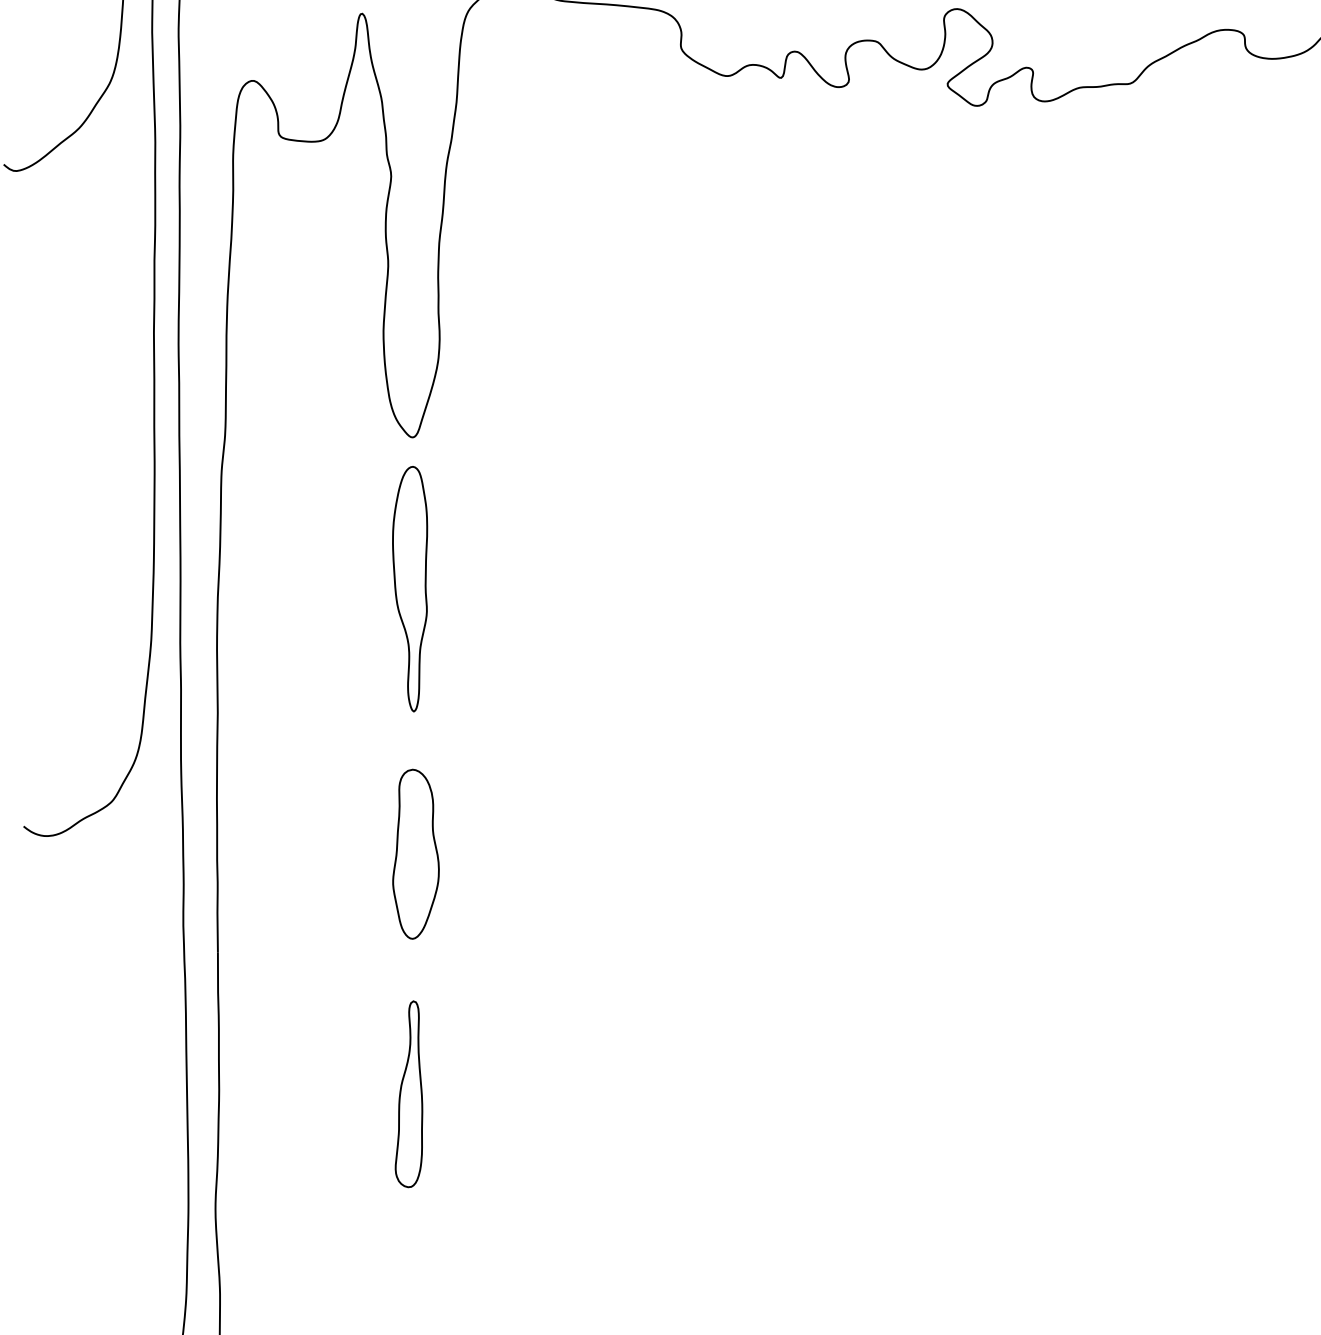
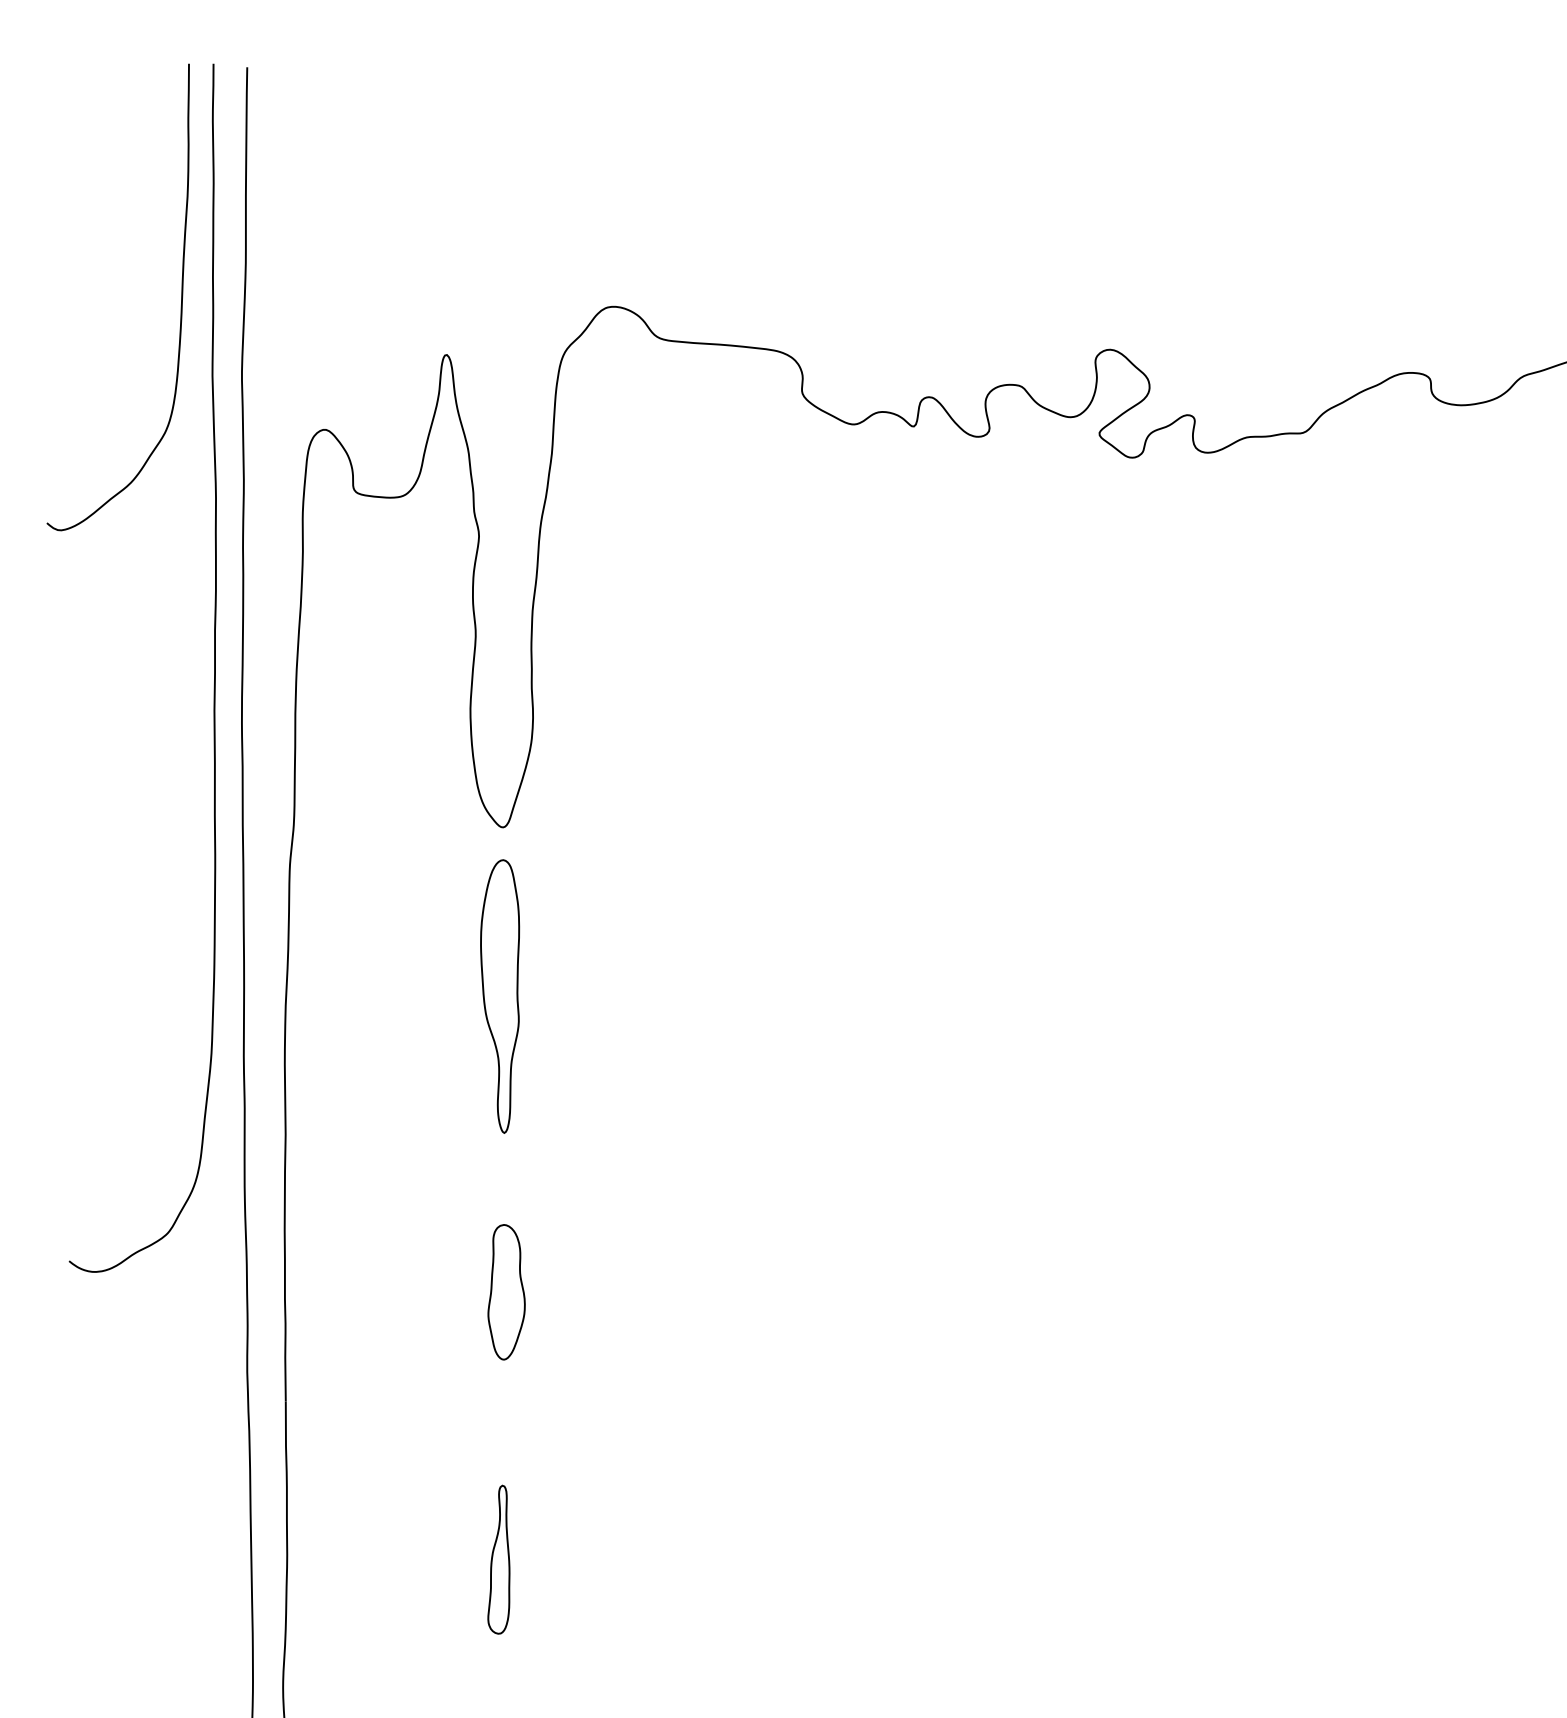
part: (415, 854) -> (506, 1292), size x0.71
part: (408, 1093) -> (498, 1559), size x0.71

